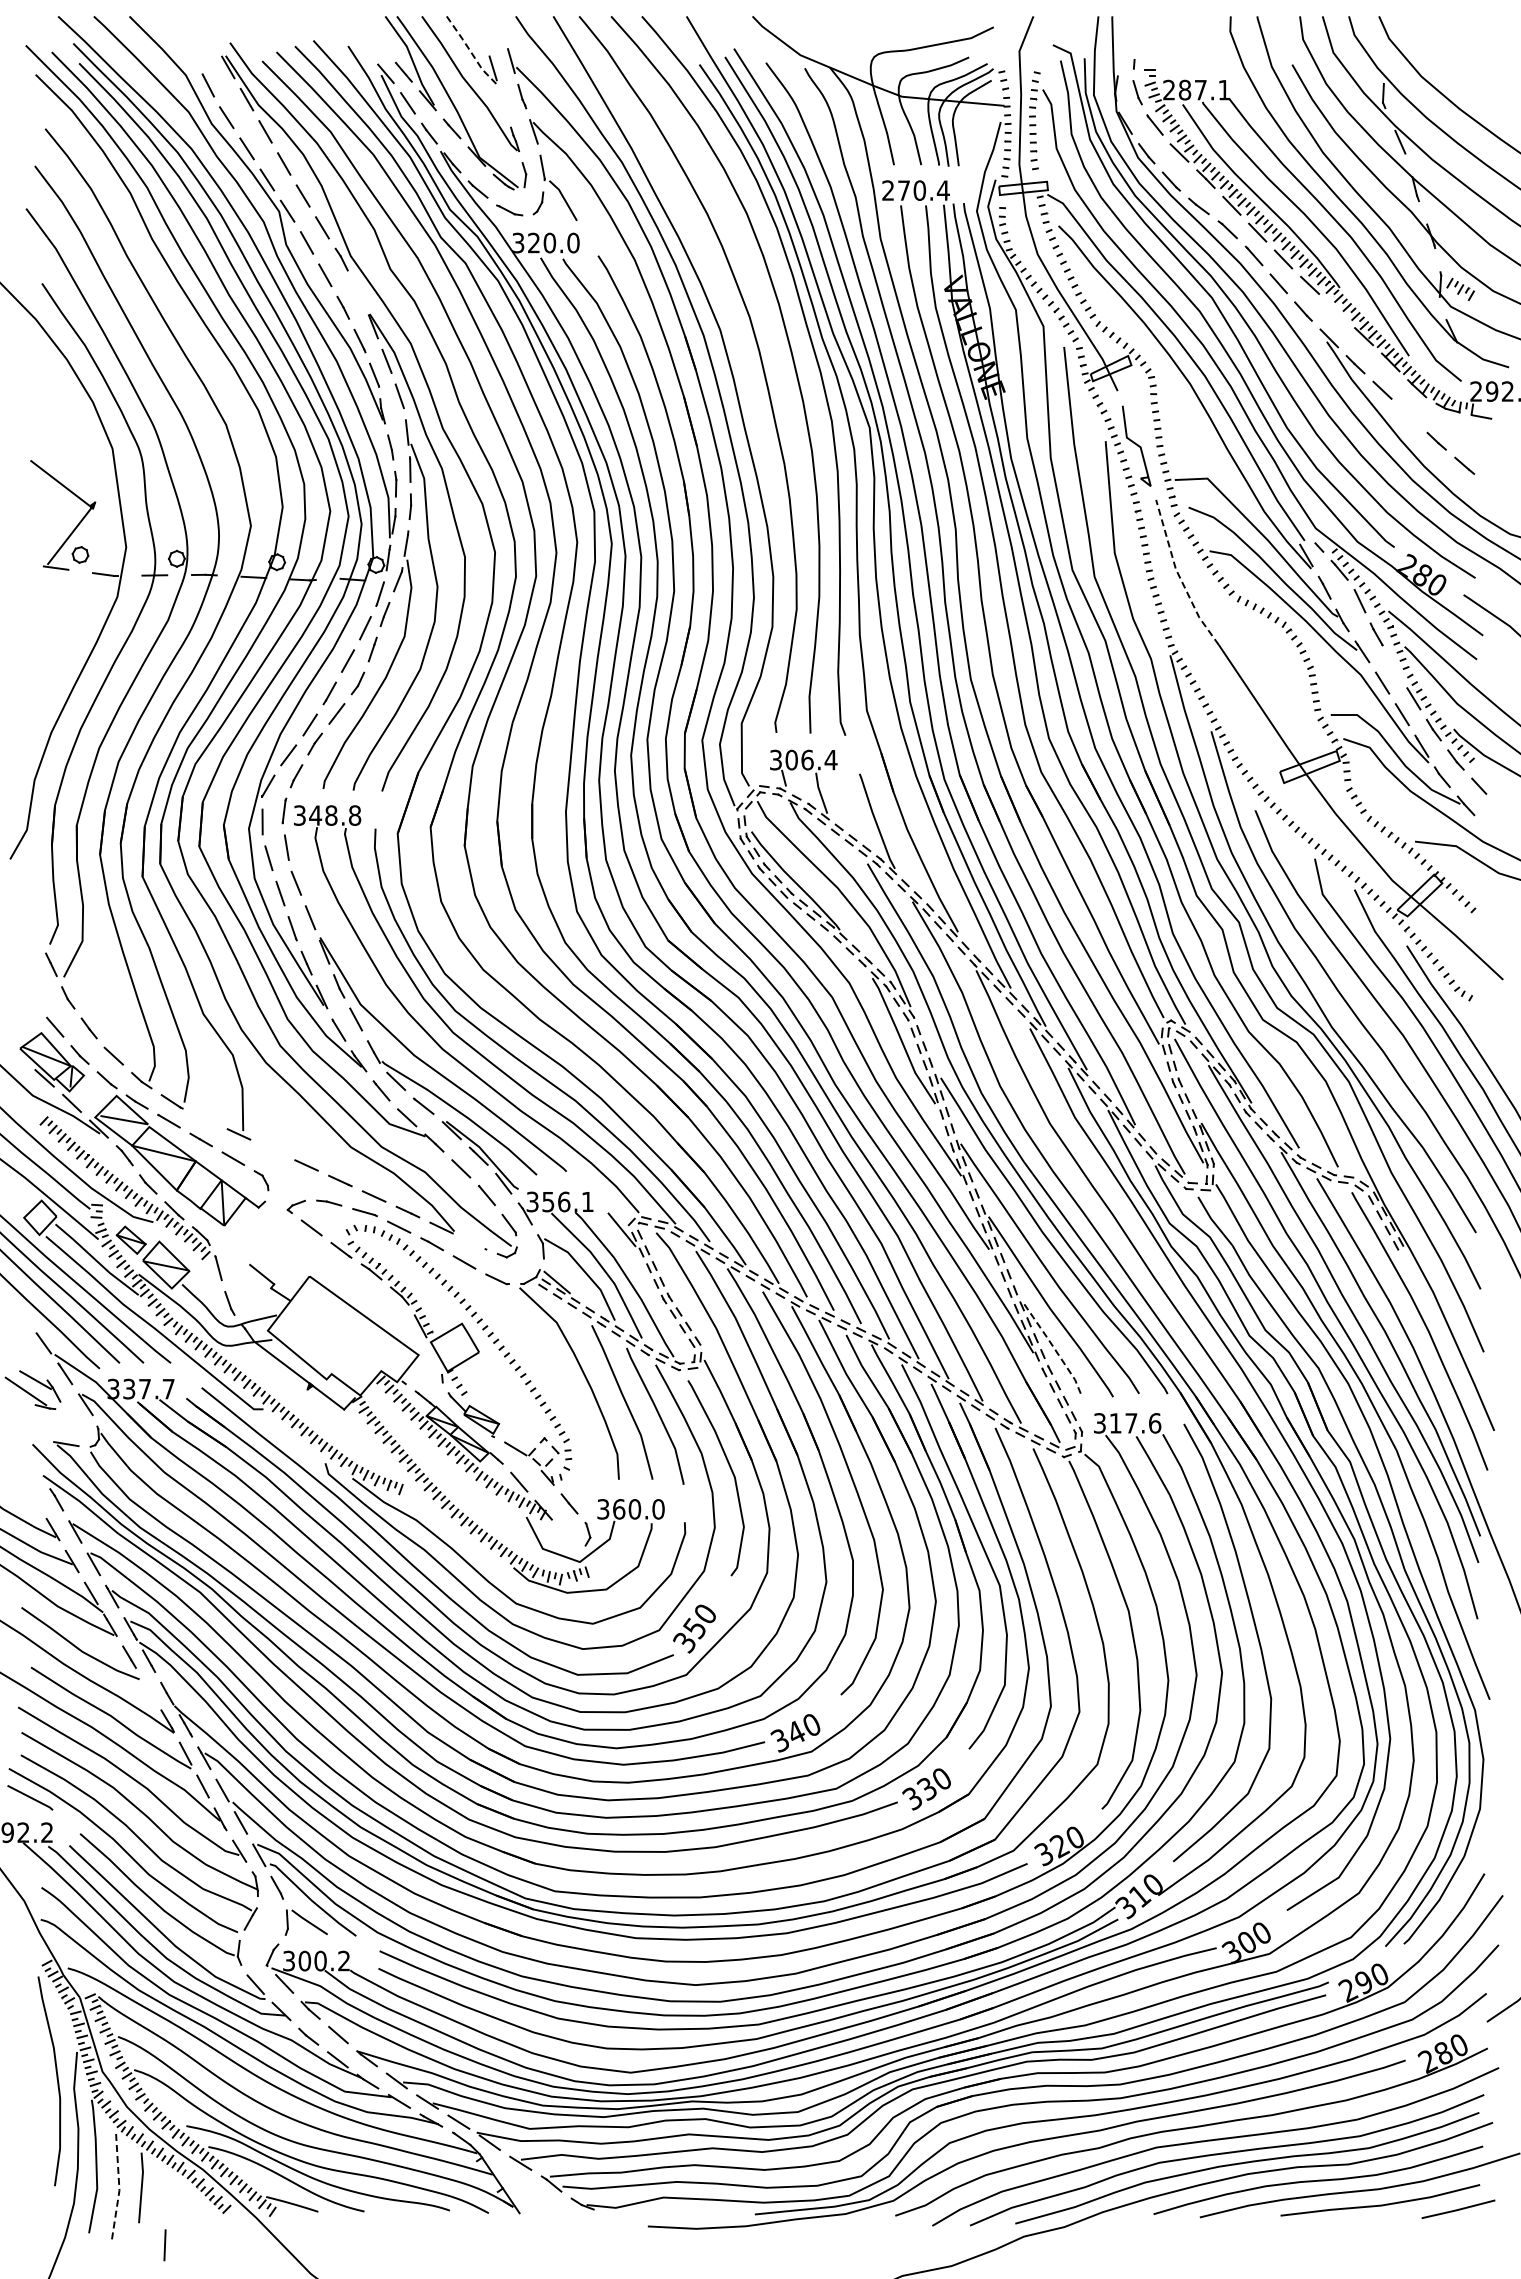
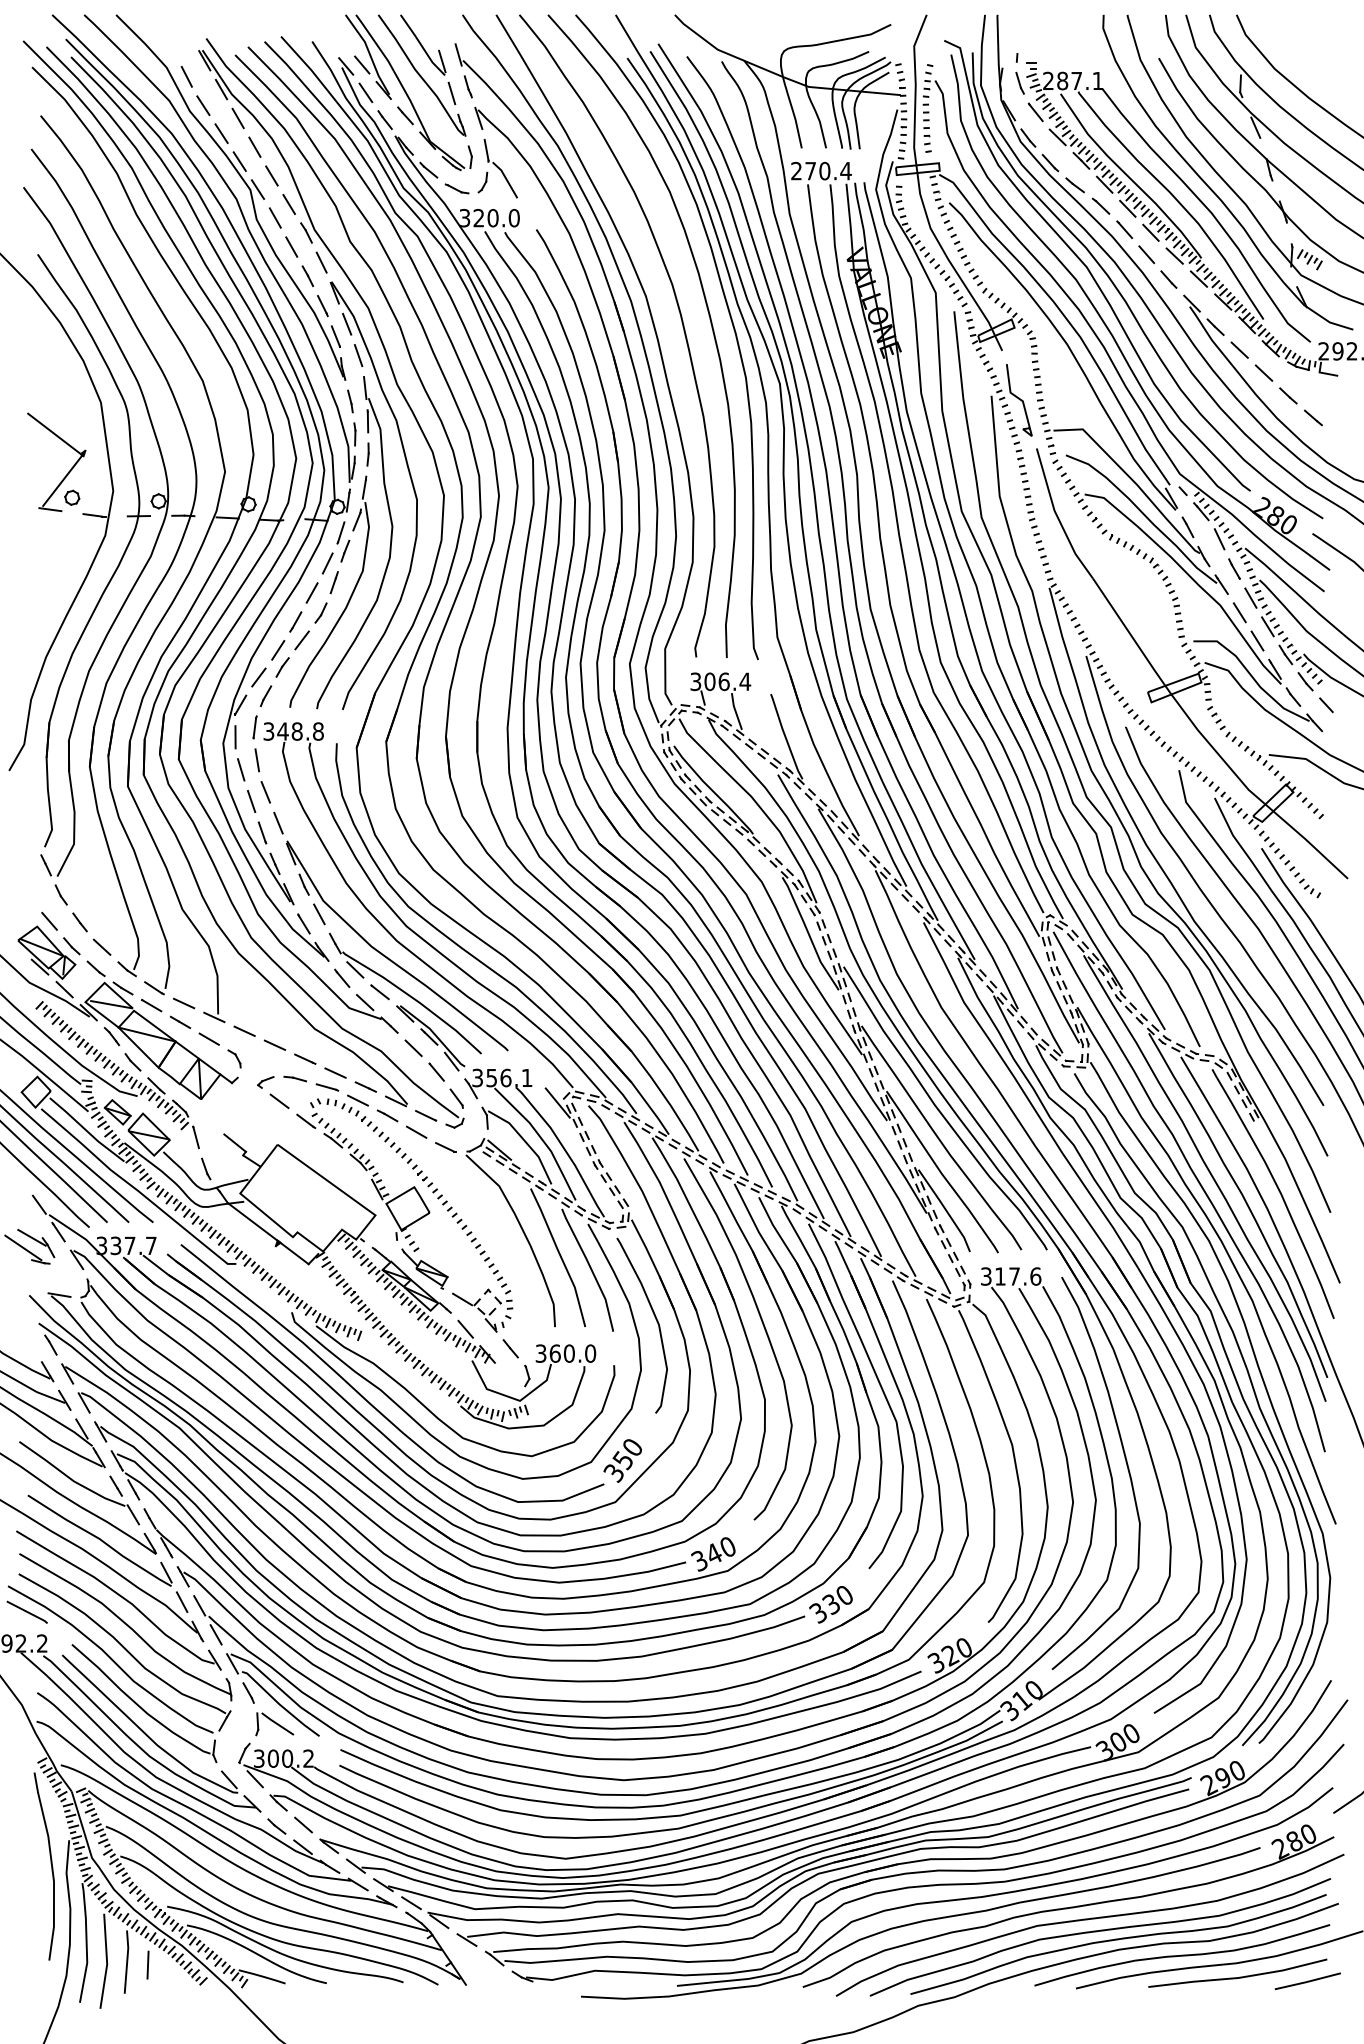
line: (470, 51) -> (421, 46), dashed -> solid
line: (503, 103) -> (451, 93), added
line: (358, 292) -> (321, 262), added
line: (1337, 310) -> (1199, 278), added
line: (1409, 415) -> (1263, 372), added
line: (1178, 575) -> (1056, 516), dashed -> solid
line: (1394, 666) -> (1250, 597), added
line: (204, 1118) -> (183, 1003), added
line: (272, 1149) -> (244, 1030), added
line: (474, 1243) -> (425, 1115), added
line: (1055, 1349) -> (946, 1210), dashed -> solid
line: (148, 1688) -> (133, 1514), added
line: (119, 2188) -> (107, 1962), dashed -> solid
line: (164, 2245) -> (147, 1965), moved

